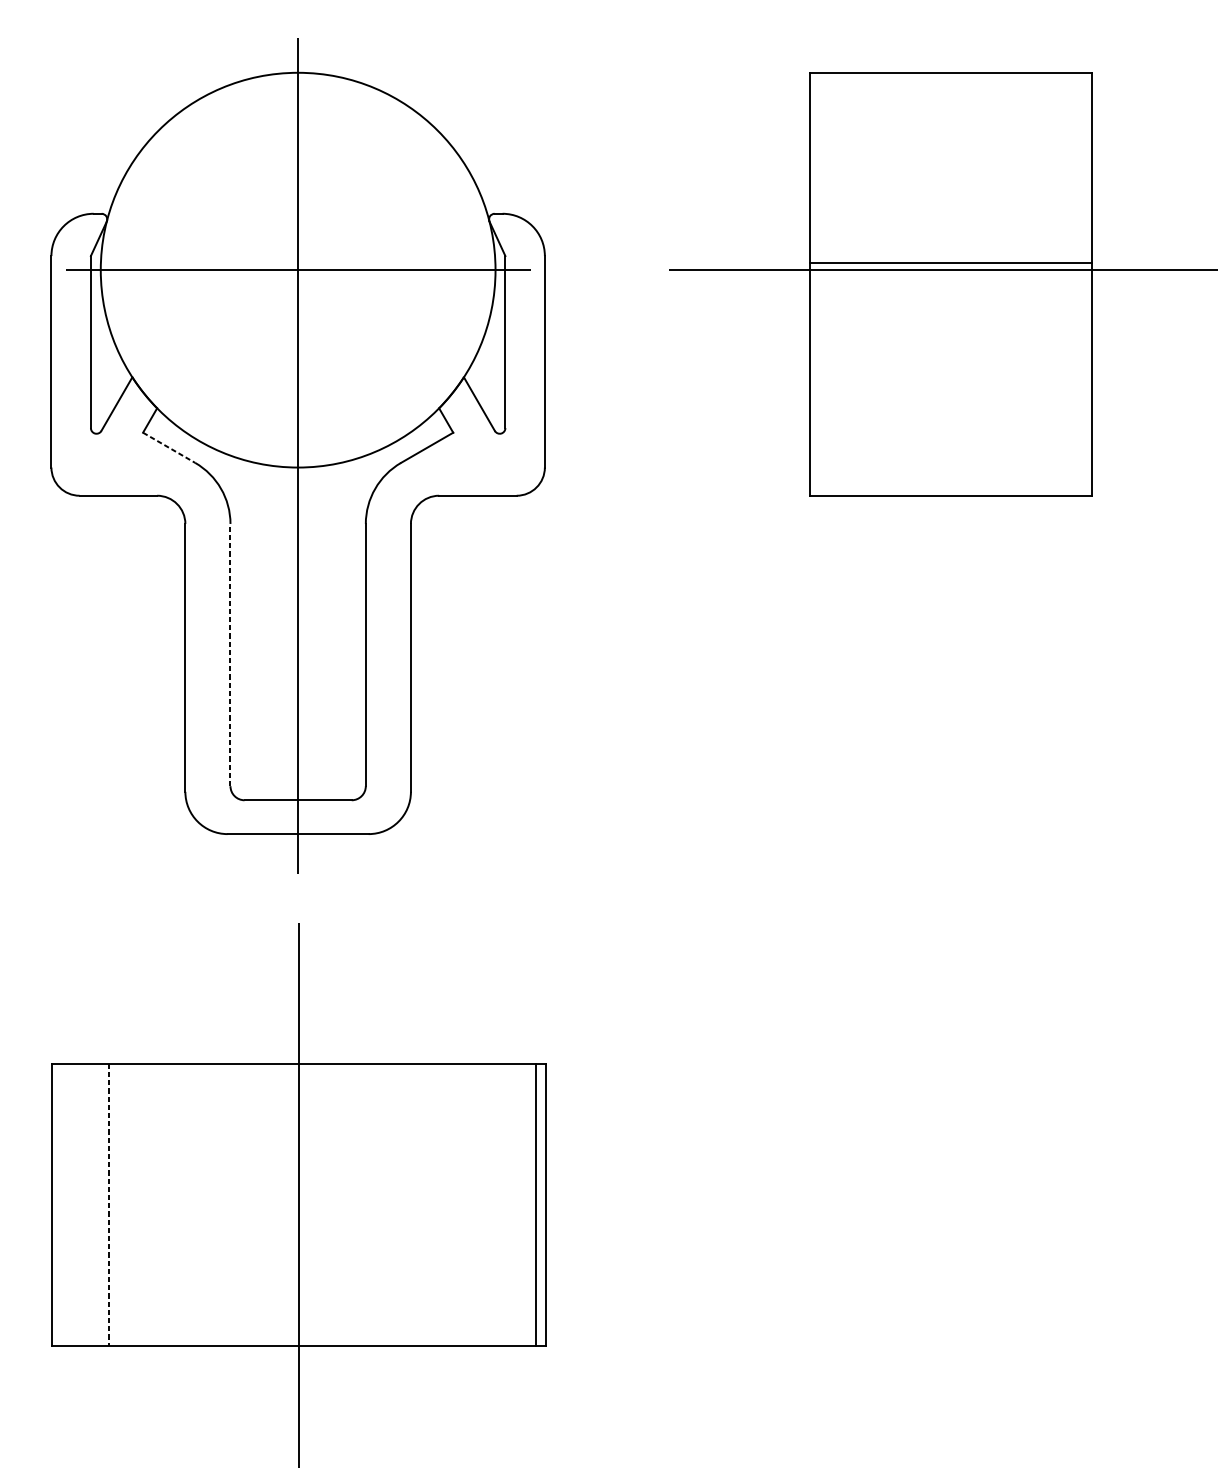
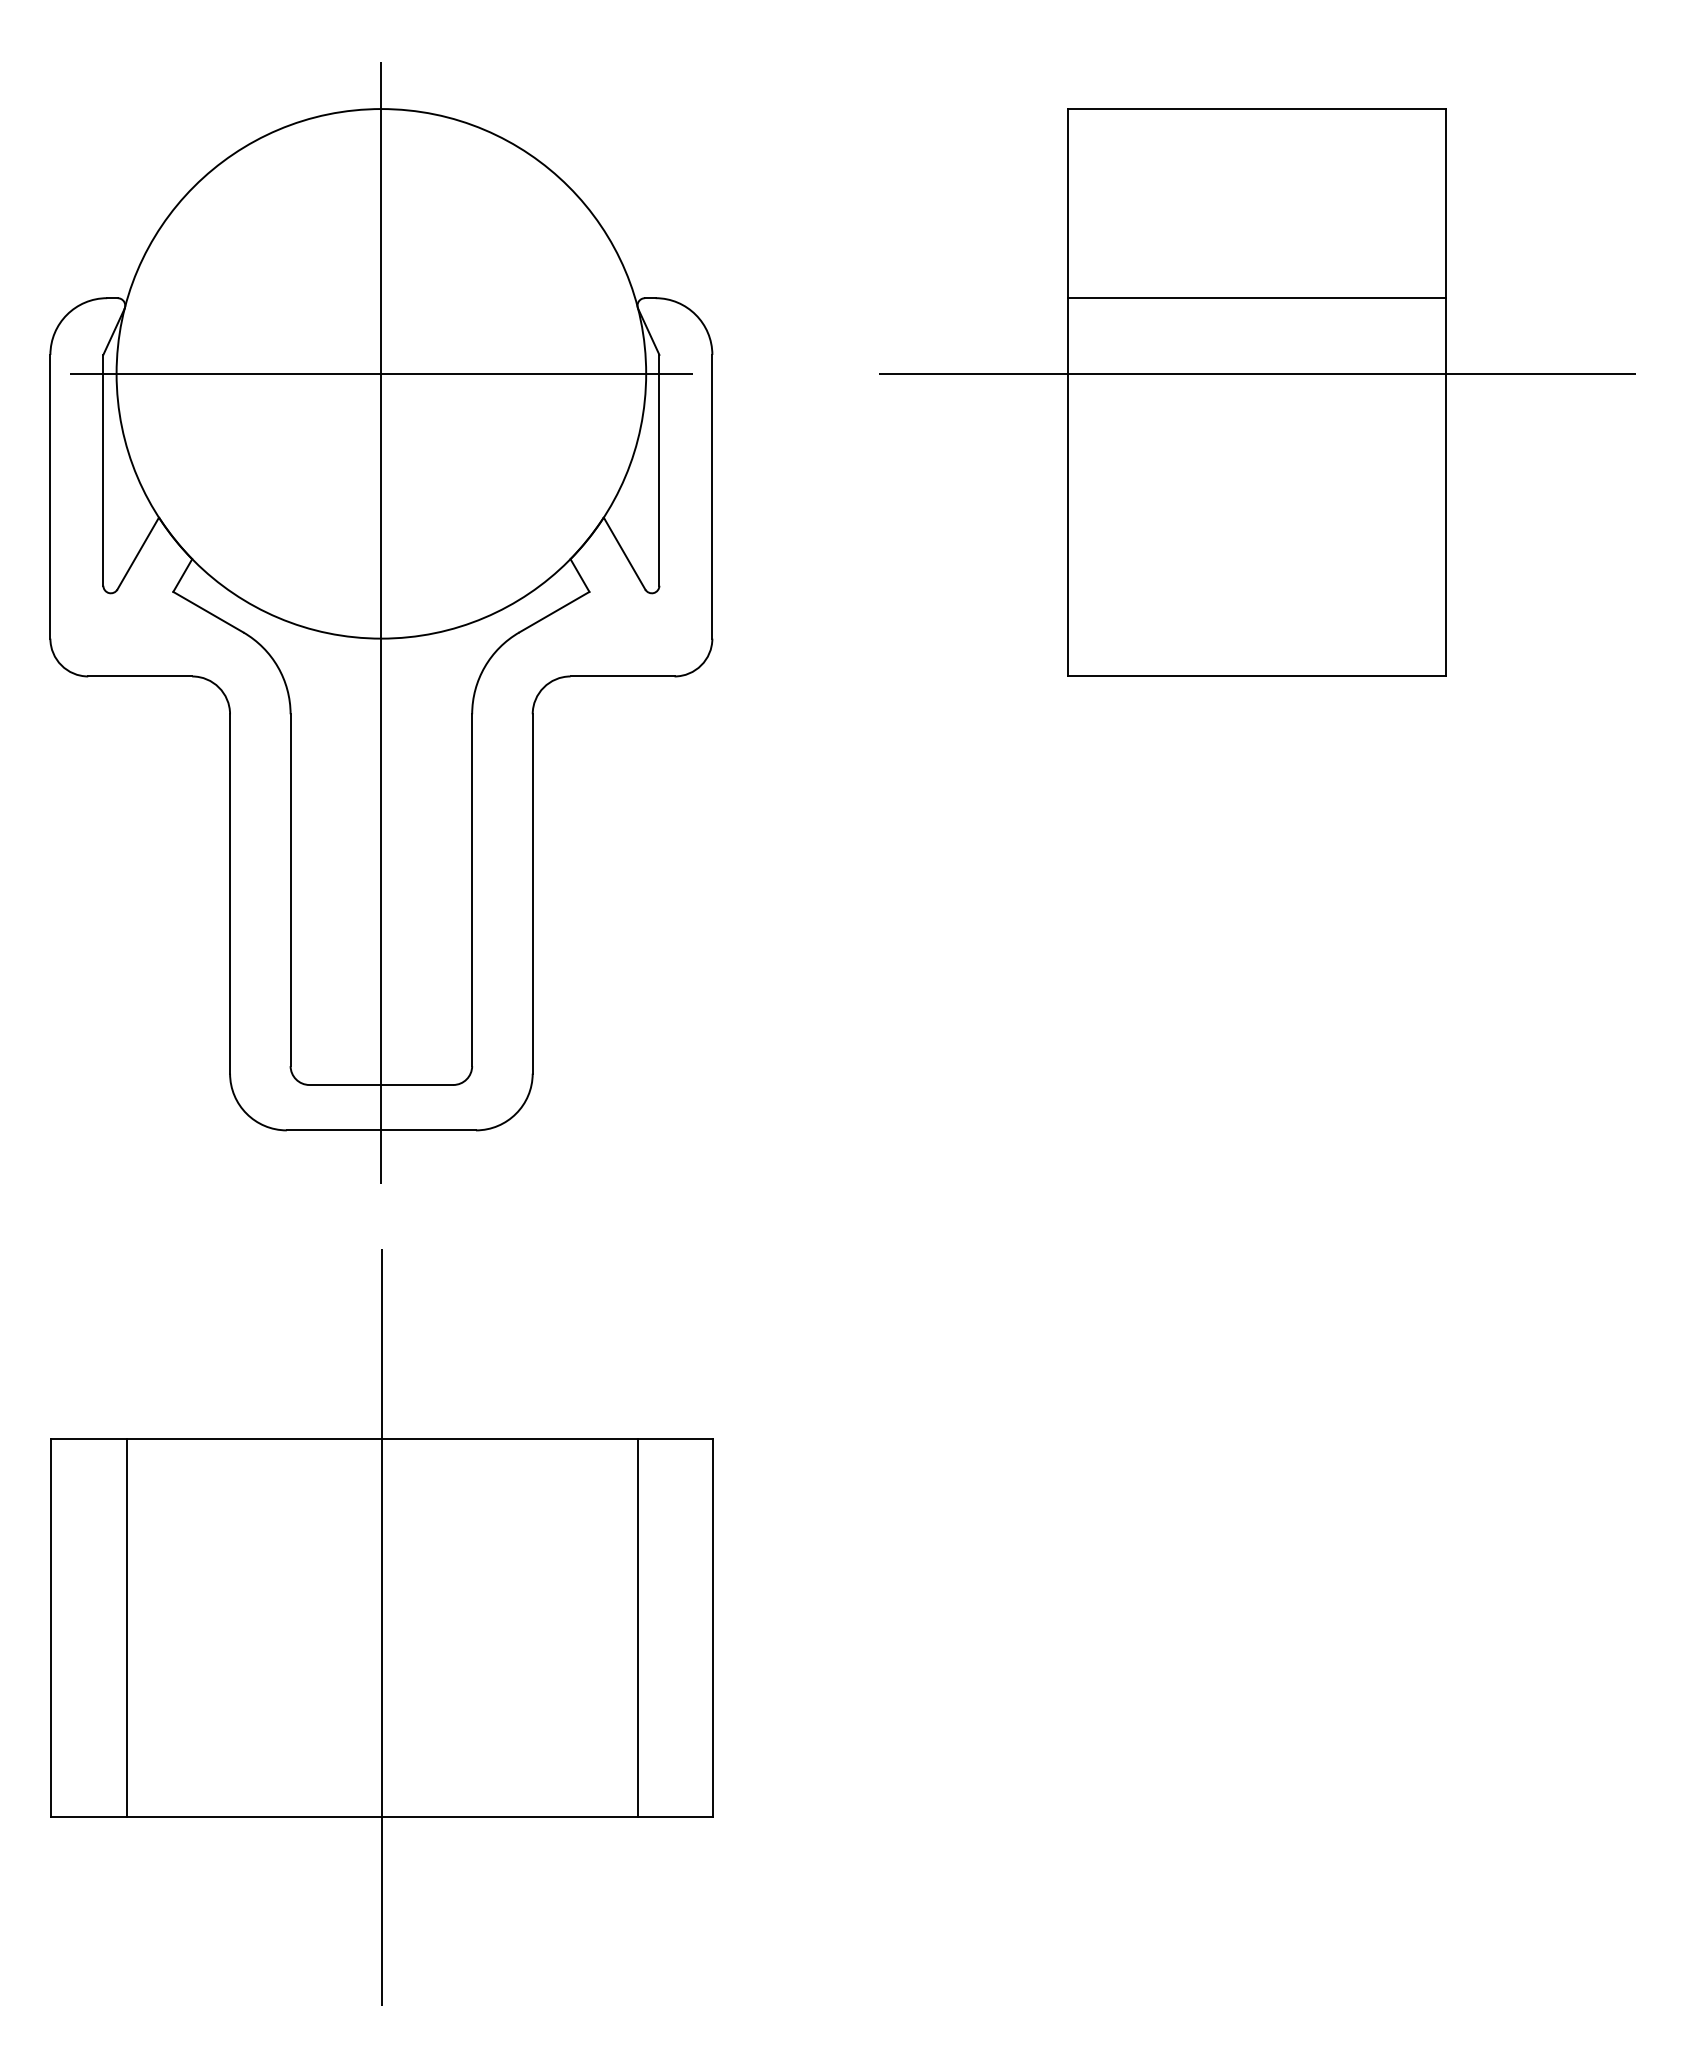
line: (951, 263) -> (1257, 298), moved
line: (169, 448) -> (208, 612), dashed -> solid
line: (230, 655) -> (290, 890), dashed -> solid
line: (536, 1204) -> (637, 1627), moved
line: (108, 1205) -> (126, 1628), dashed -> solid

